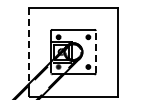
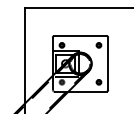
line: (28, 46) -> (24, 56), dashed -> solid
line: (95, 51) -> (107, 63), dashed -> solid

